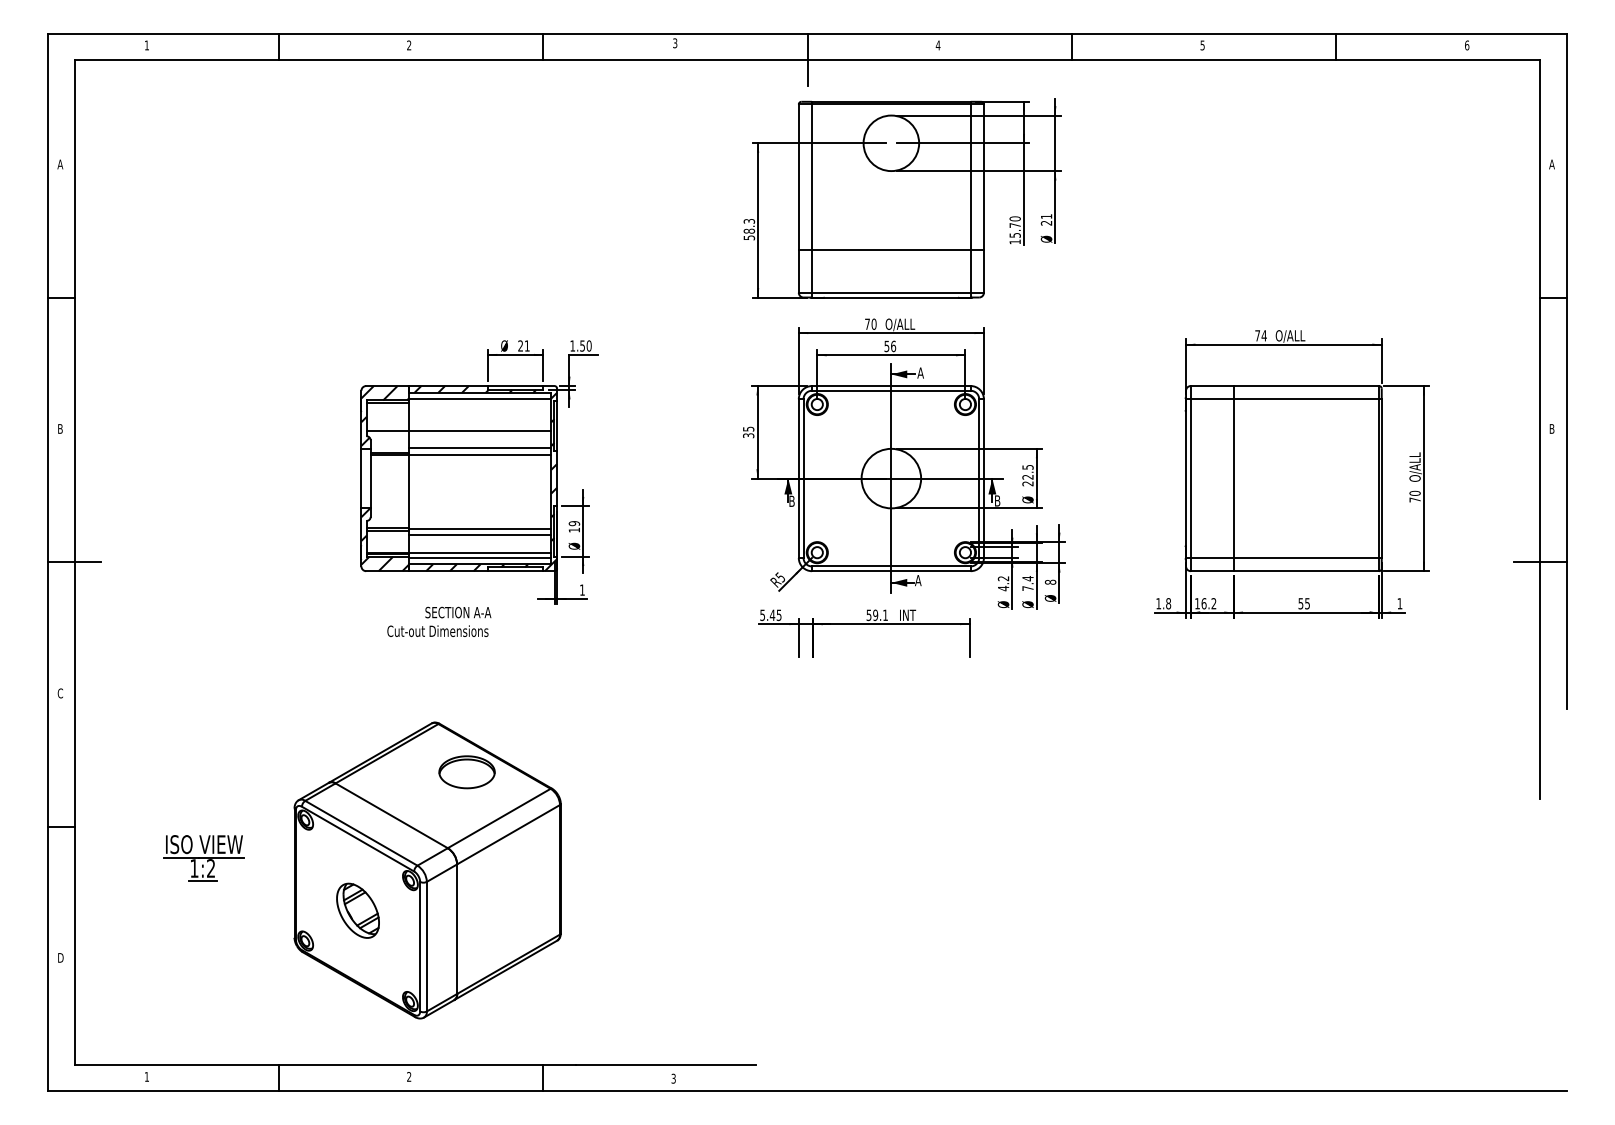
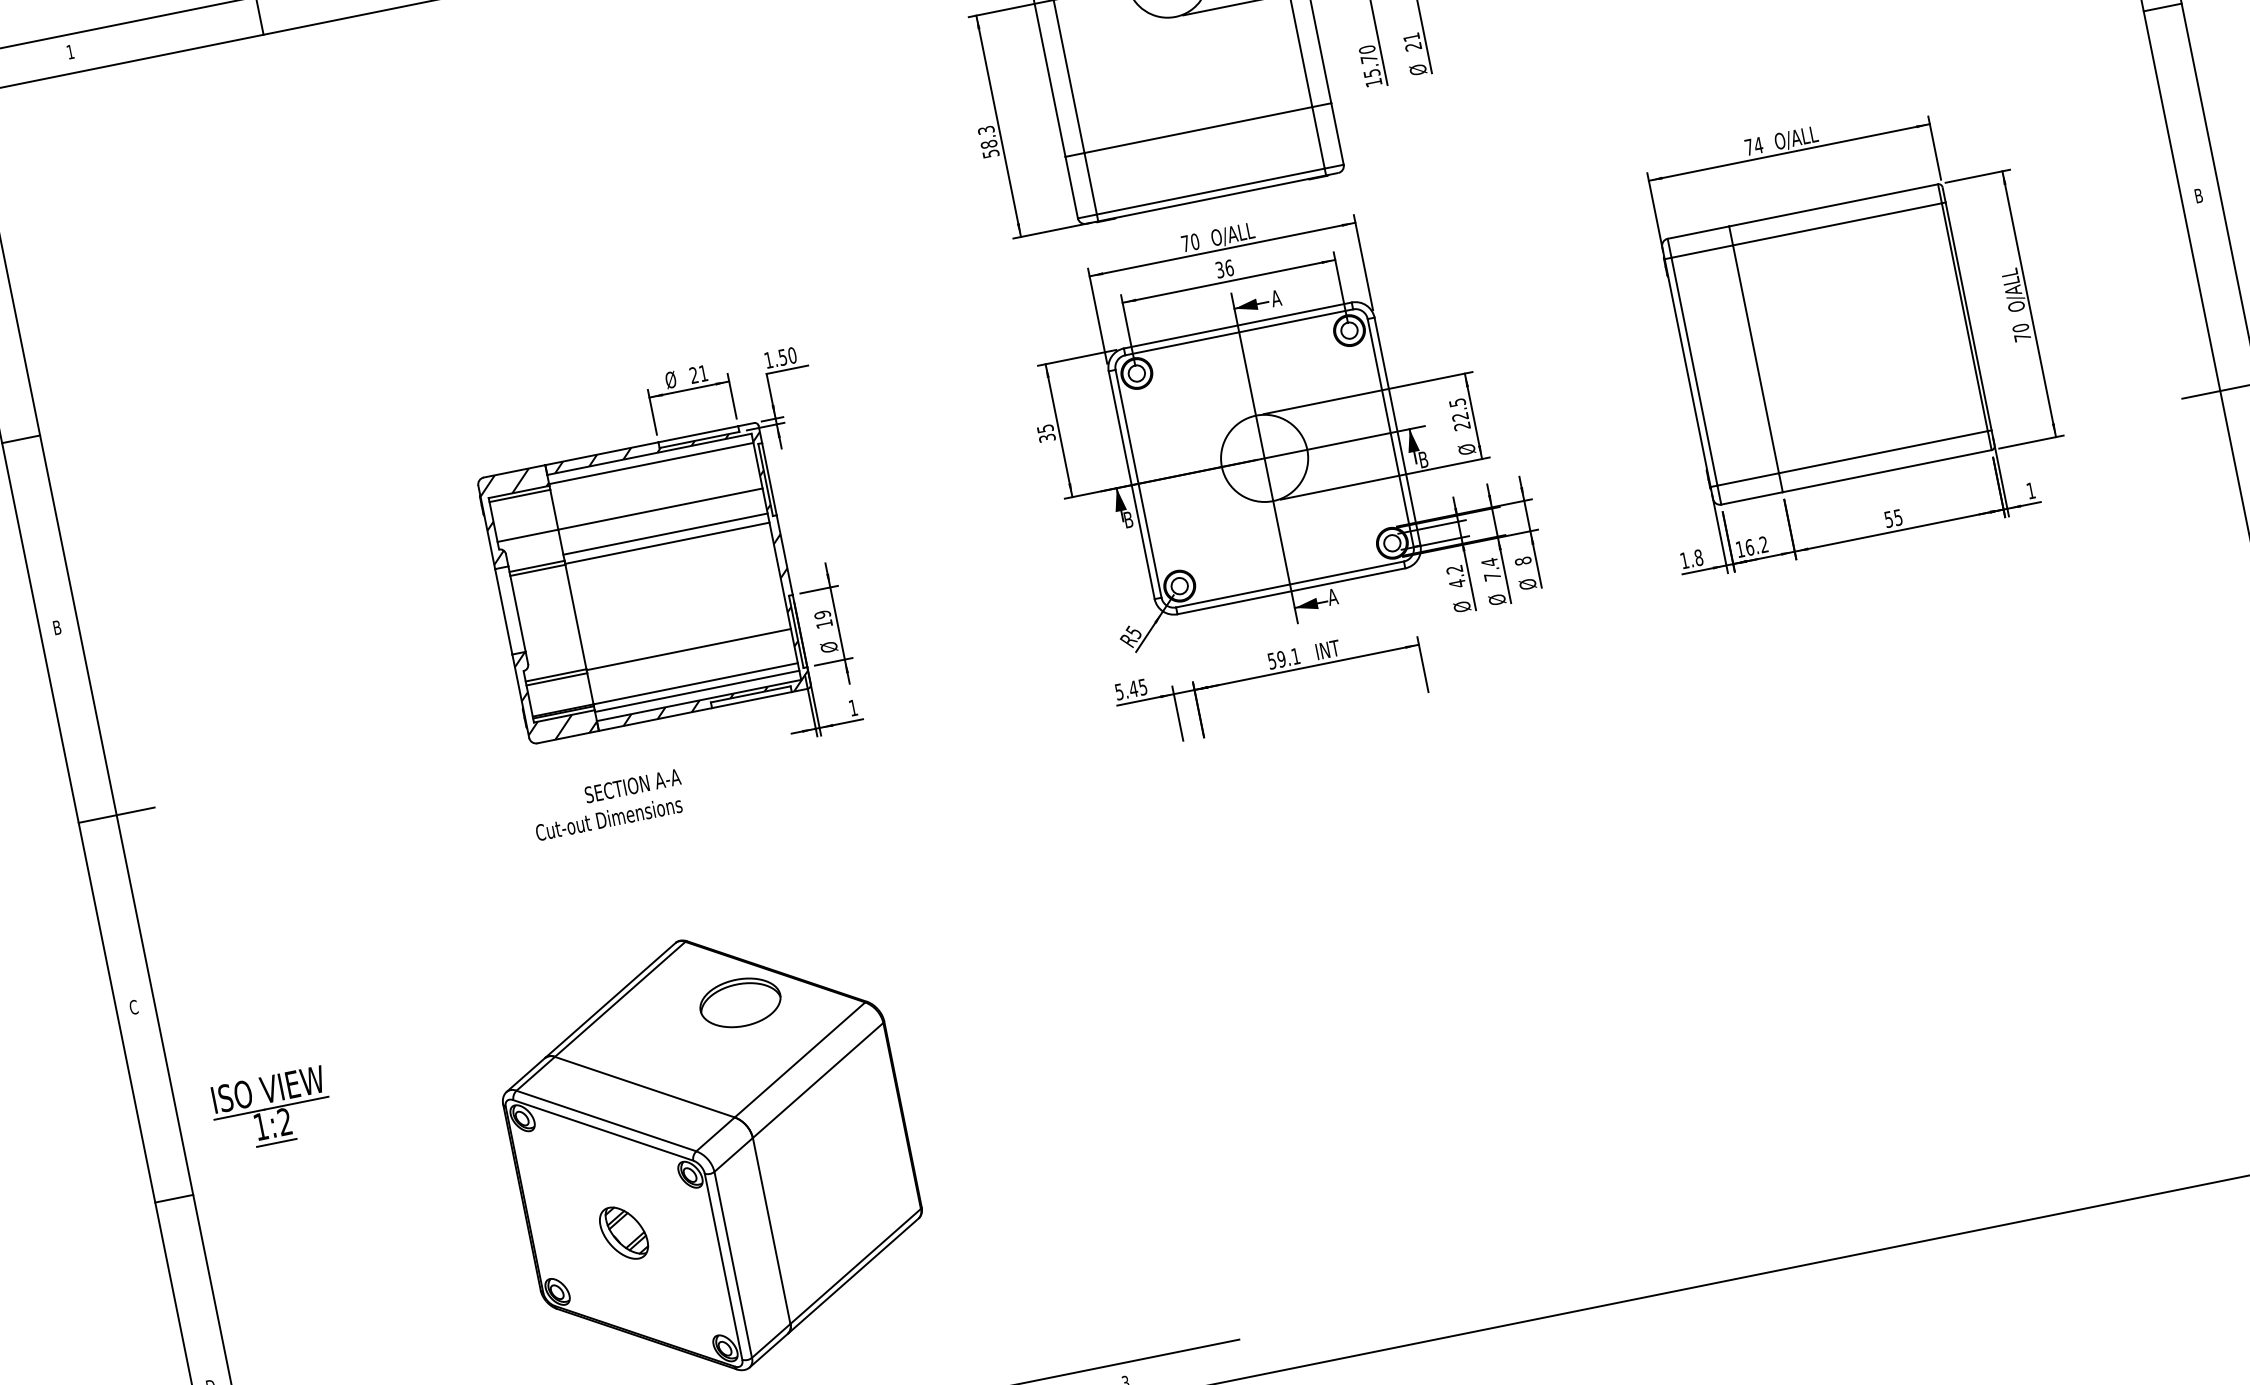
text: (886, 345) -> (1219, 268), 56 -> 36
line: (480, 535) -> (691, 659), removed
text: (439, 621) -> (608, 804), moved
part: (203, 858) -> (271, 1109), moved
part: (357, 910) -> (623, 1233), size x0.7

